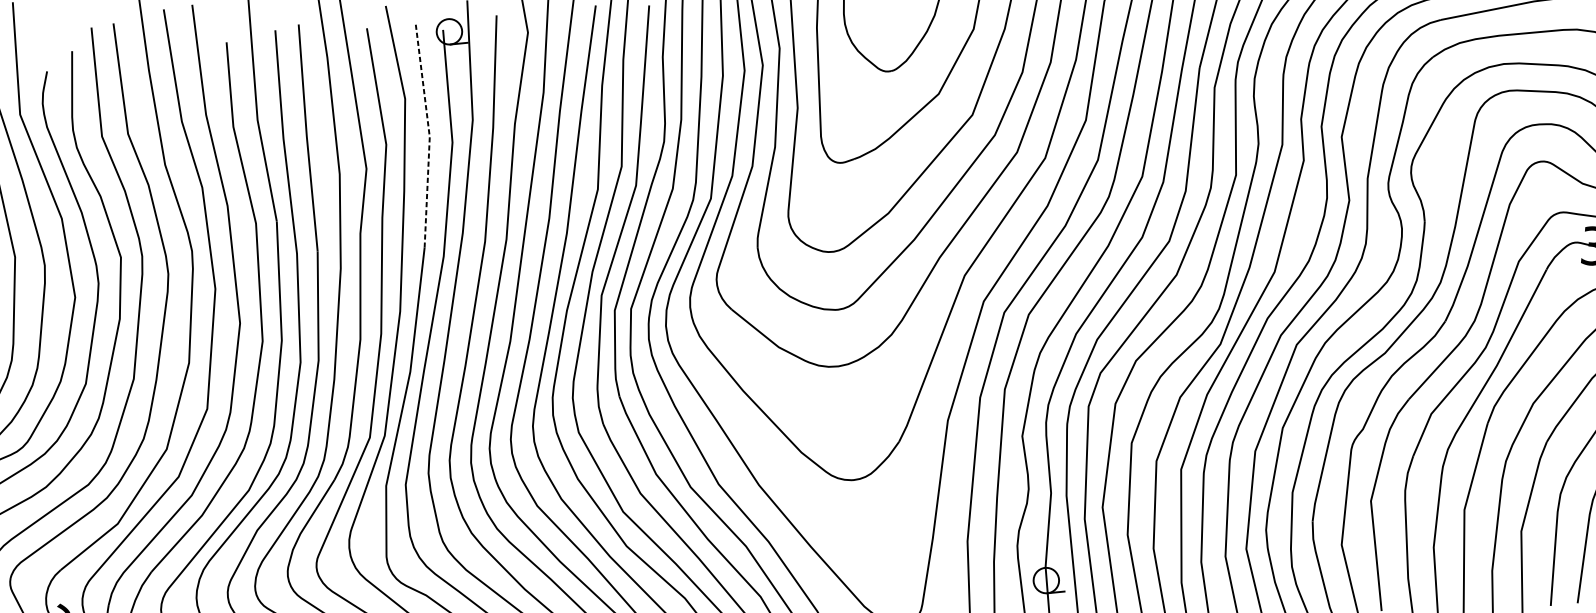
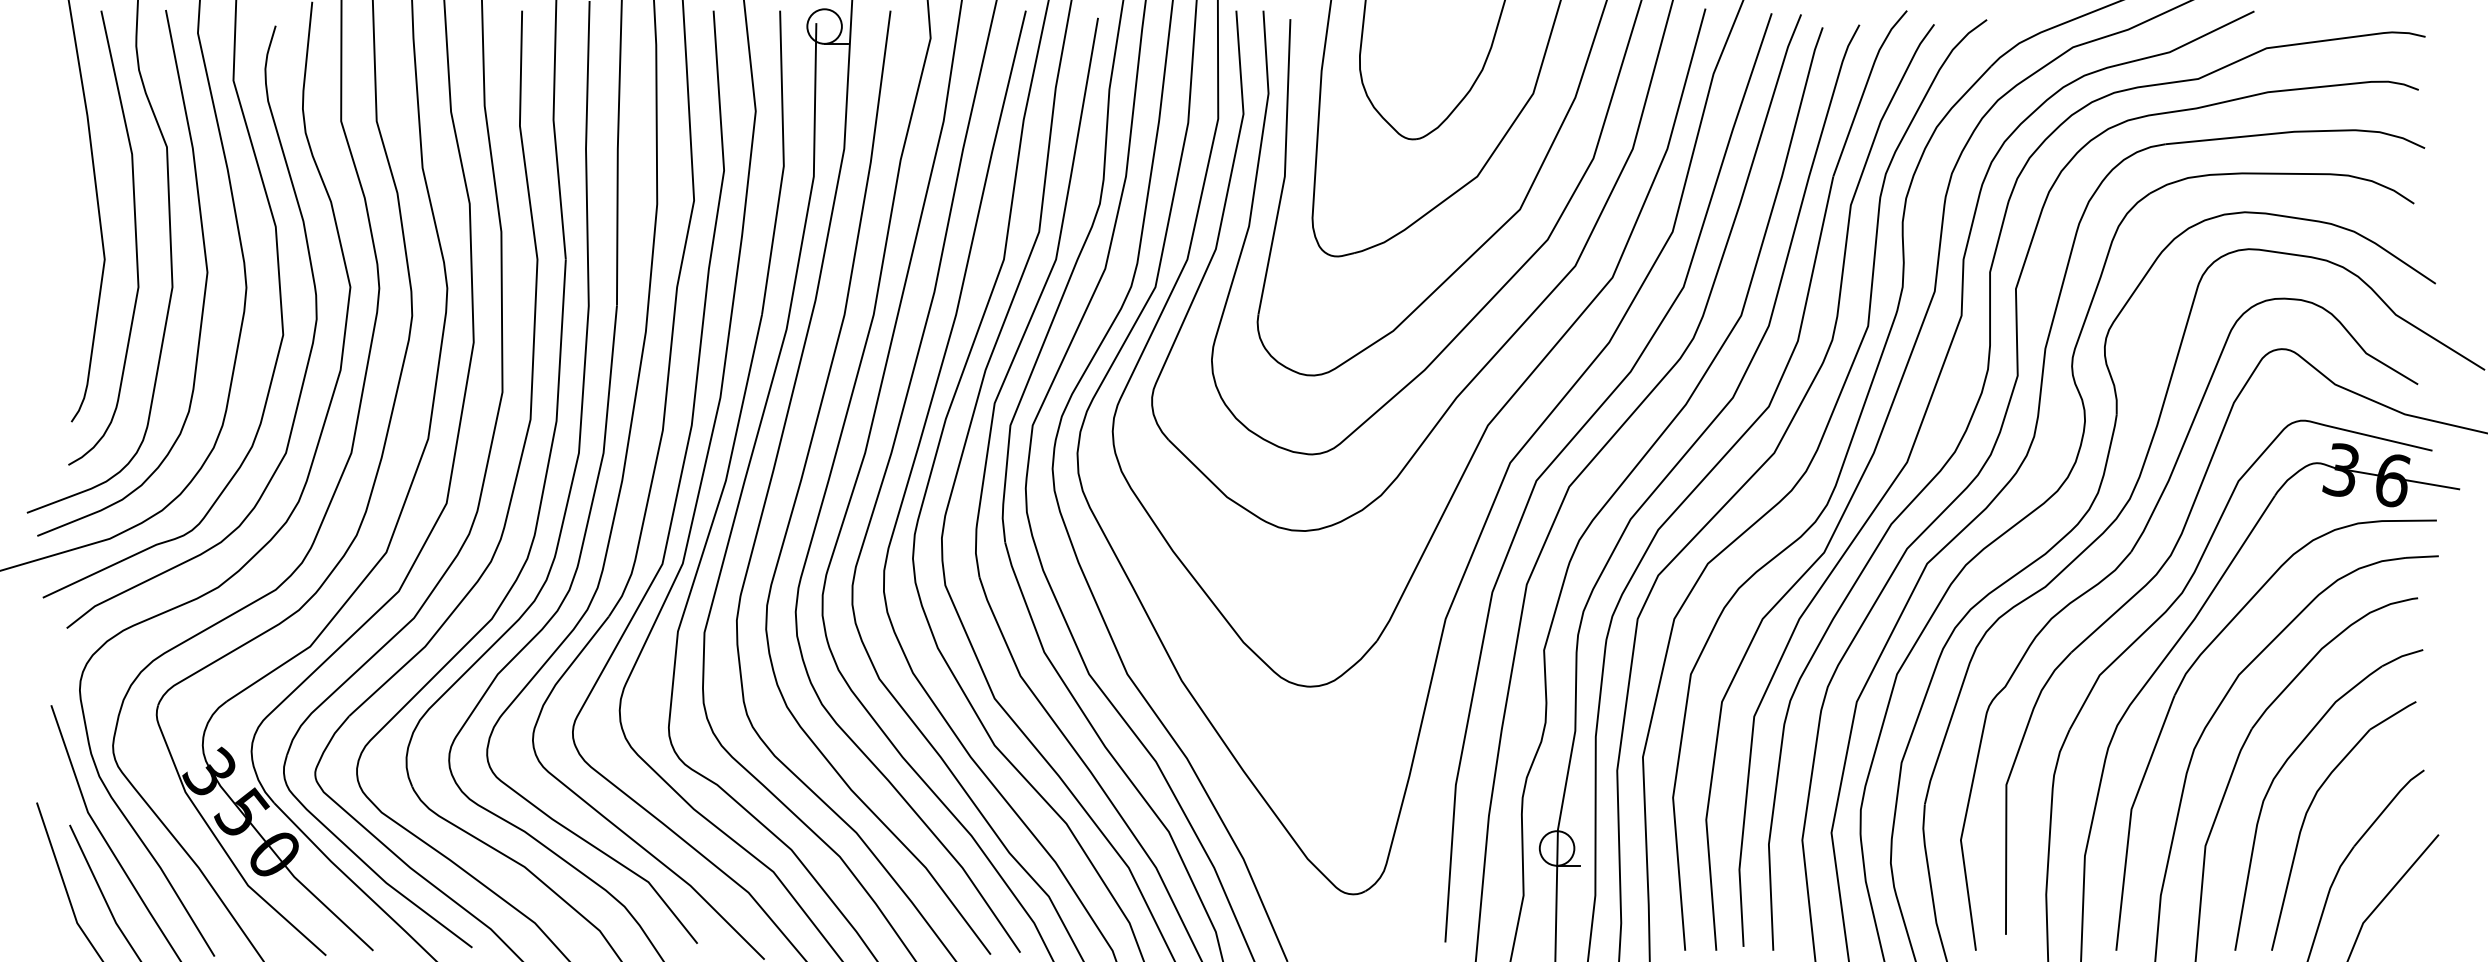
line: (429, 135) -> (783, 164), dashed -> solid

